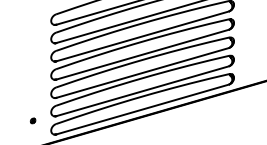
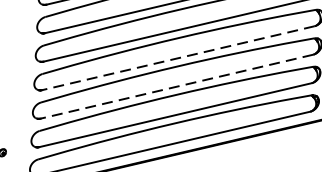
line: (142, 54) -> (178, 57), solid -> dashed
line: (142, 72) -> (176, 85), solid -> dashed

